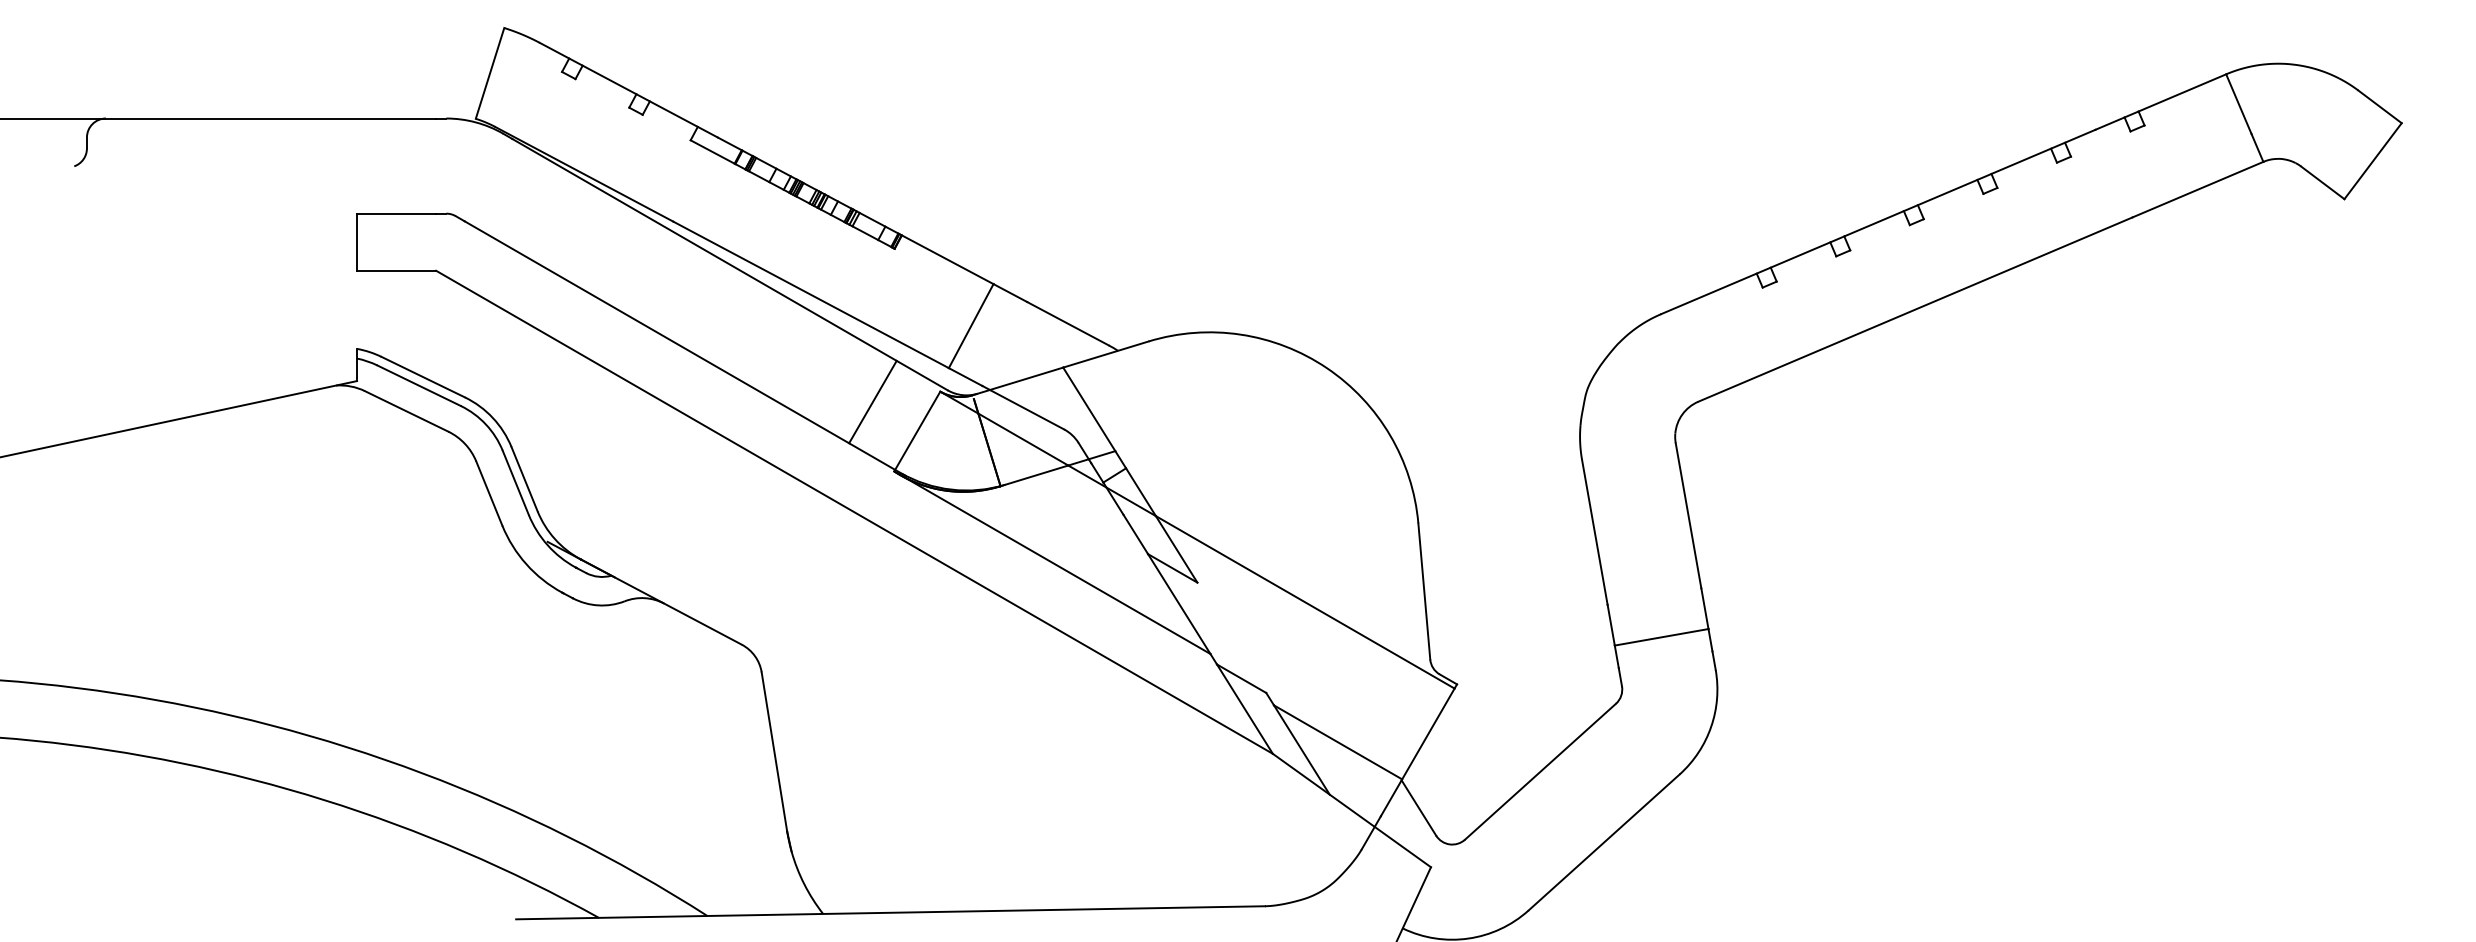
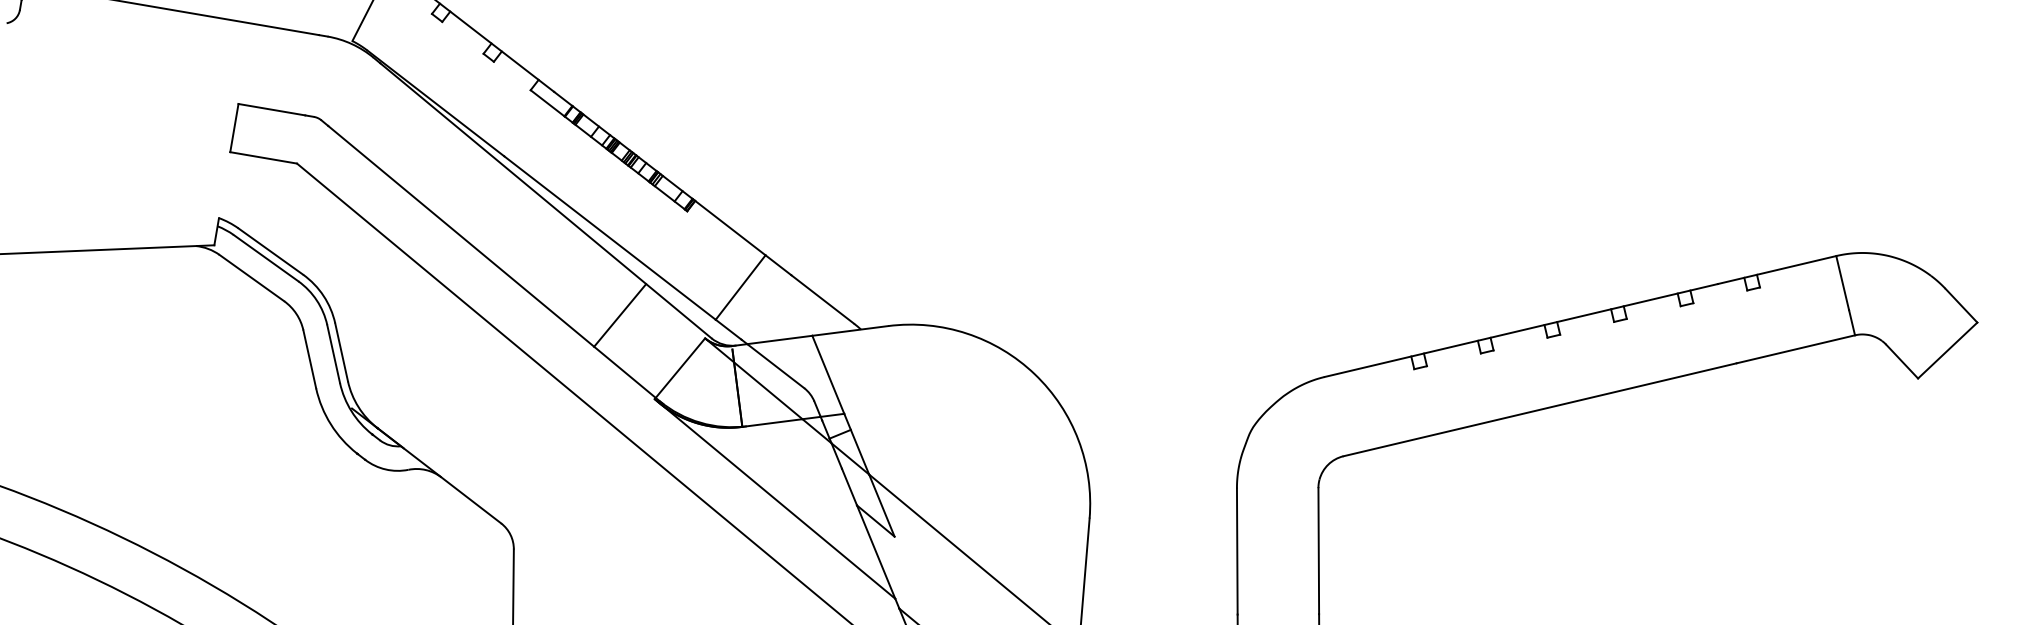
line: (872, 401) -> (619, 314), moved

